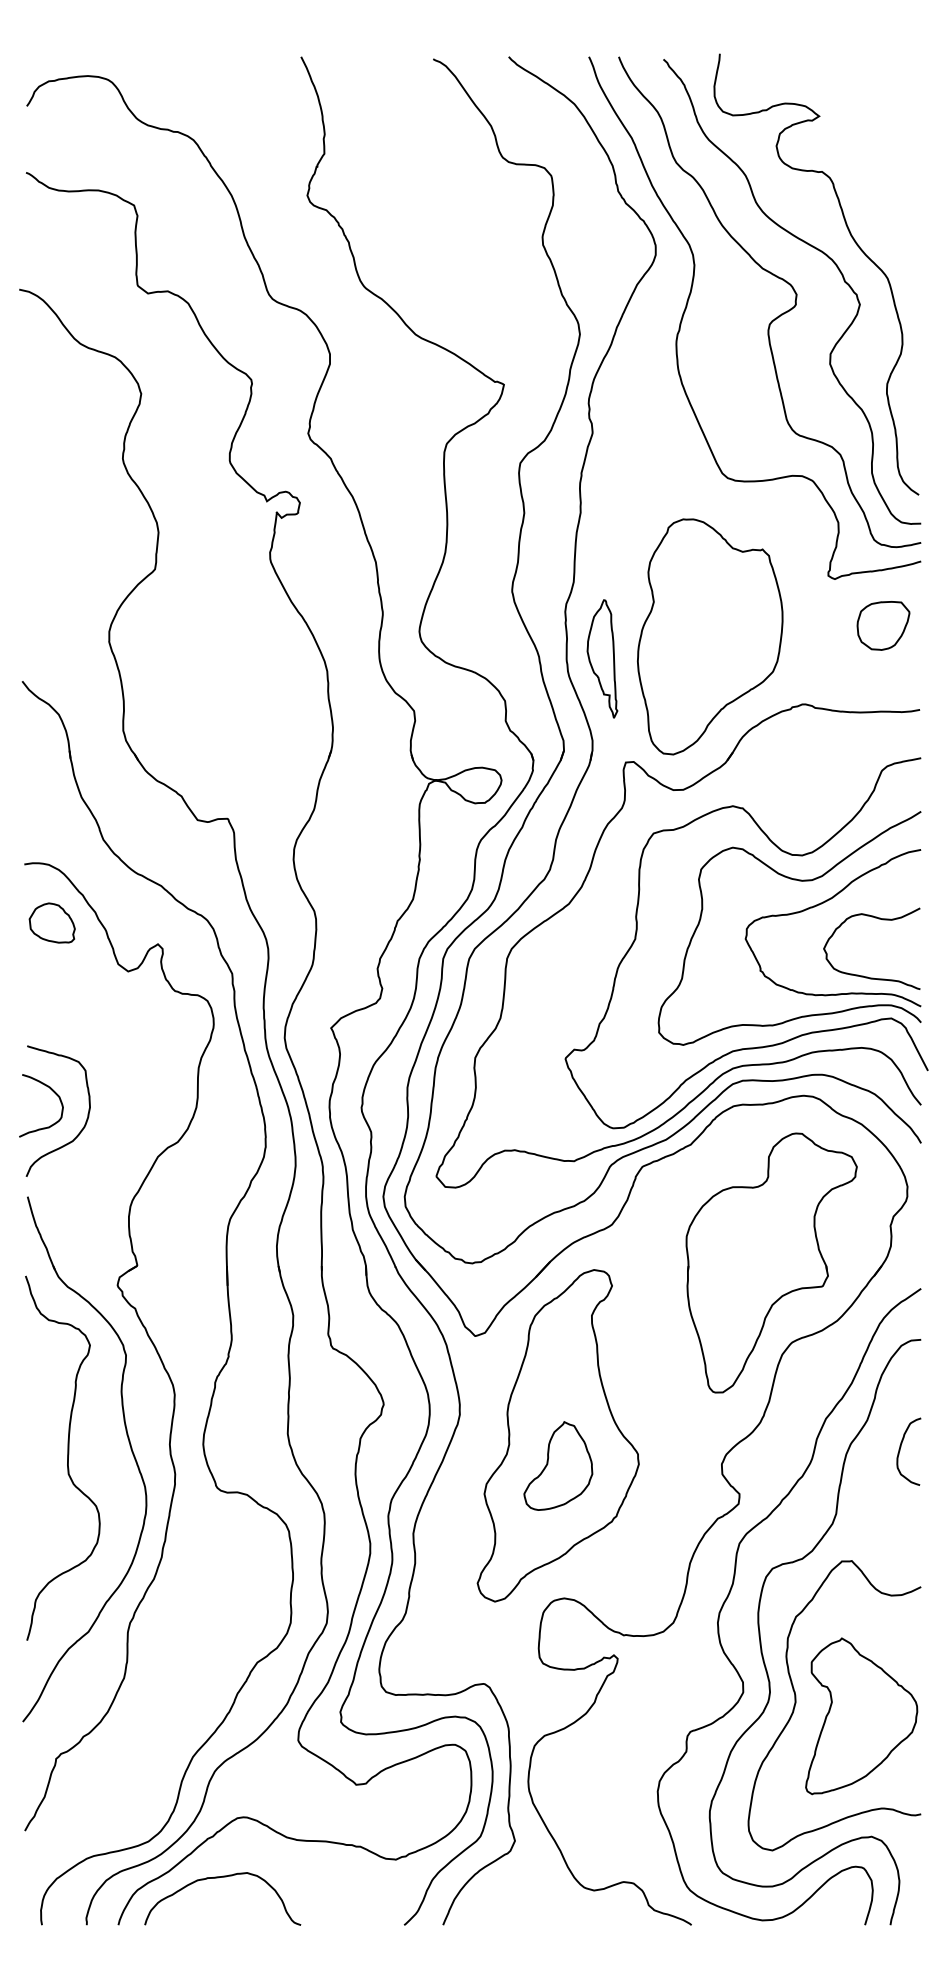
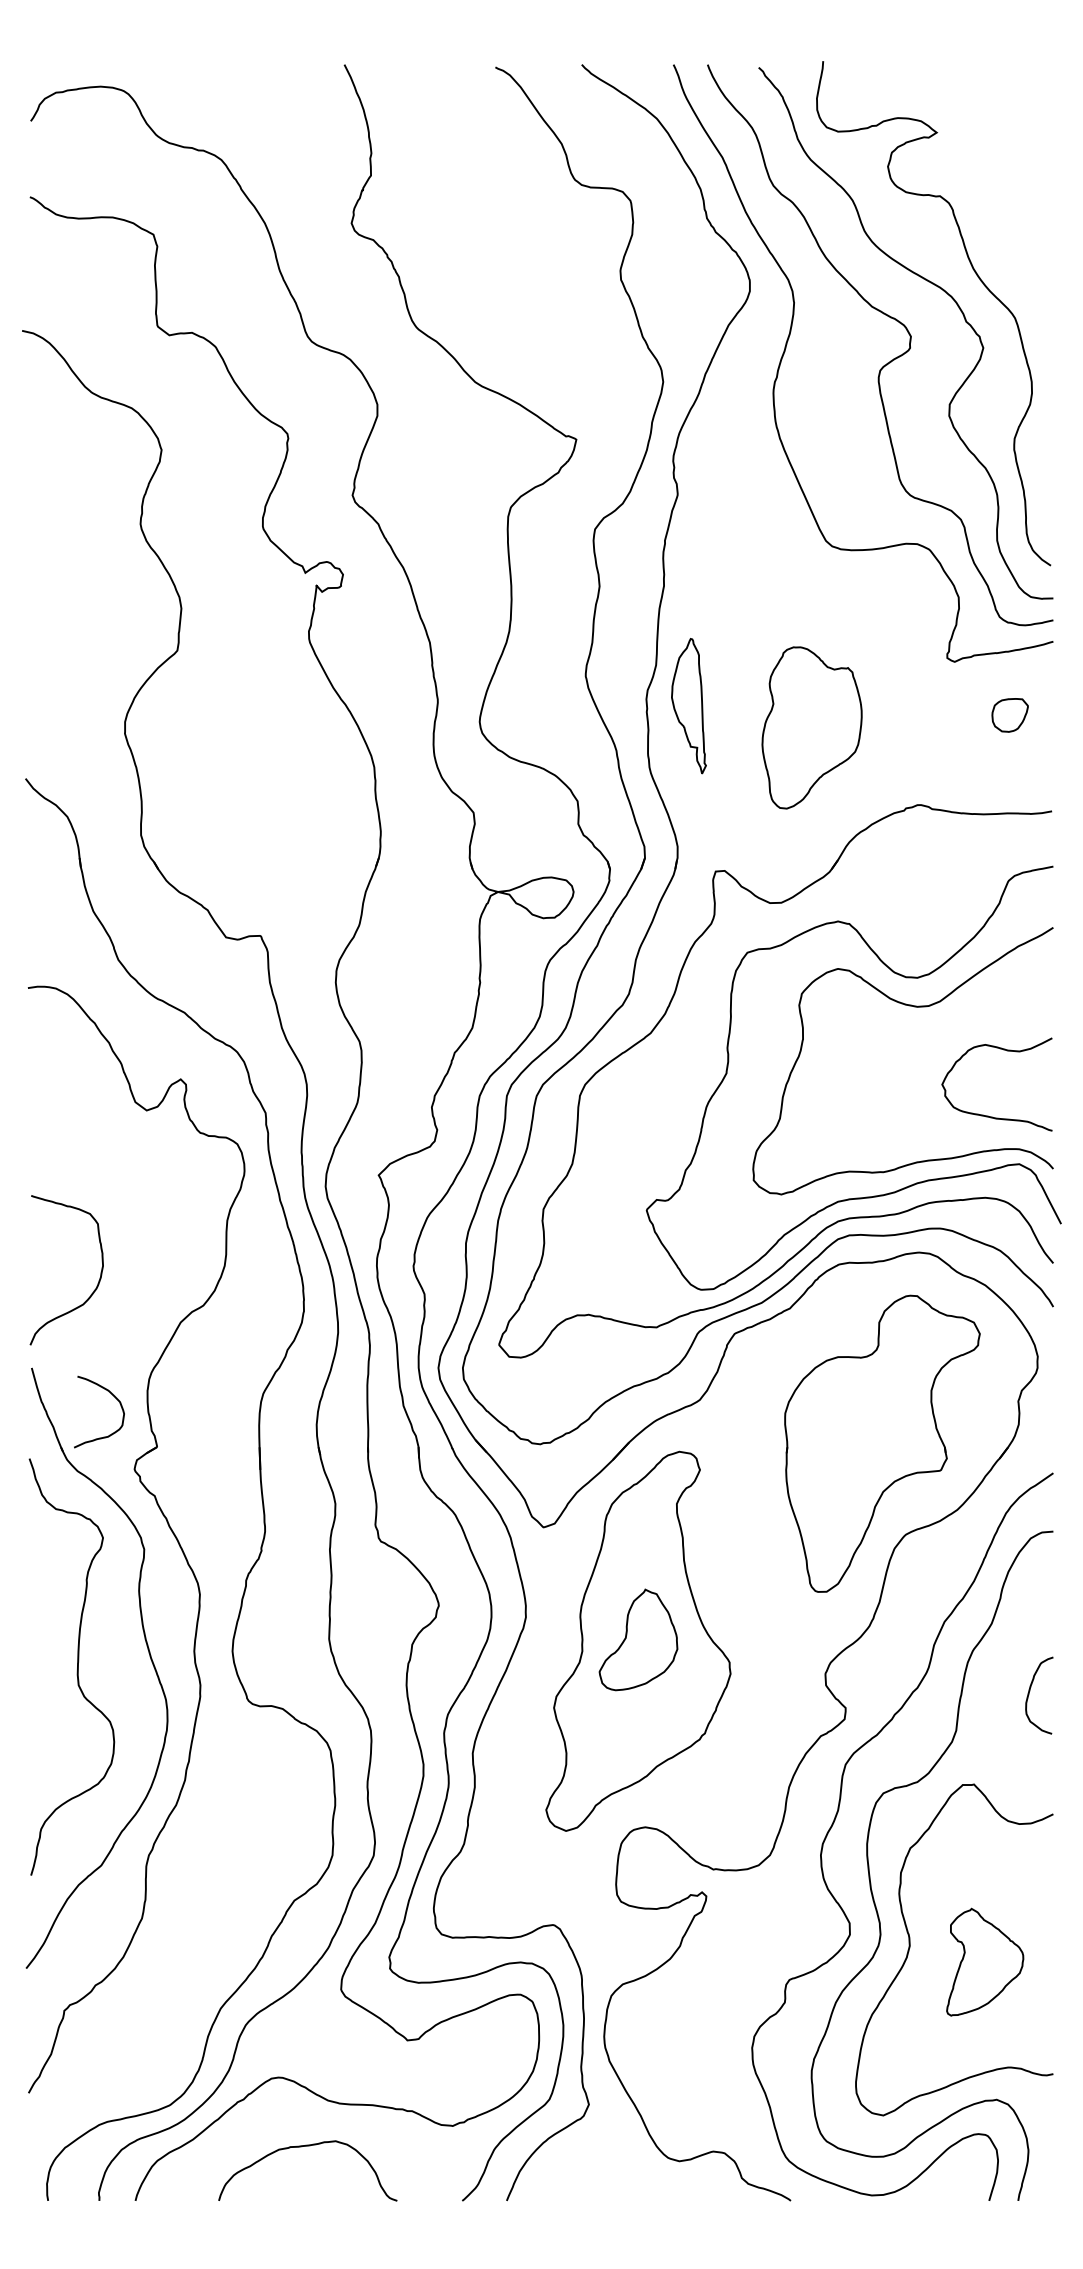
part: (882, 626) -> (1009, 715), size x0.6
part: (709, 636) -> (811, 727), size x0.6
part: (602, 659) -> (688, 706), moved
curve: (822, 904) -> (940, 1033), removed
part: (51, 922) -> (59, 1054), removed
curve: (53, 1092) -> (113, 1396), moved
curve: (901, 1448) -> (1030, 1691), moved
part: (558, 1465) -> (638, 1639), moved
part: (860, 1716) -> (984, 1962), size x0.6
curve: (217, 1878) -> (301, 2147), moved

